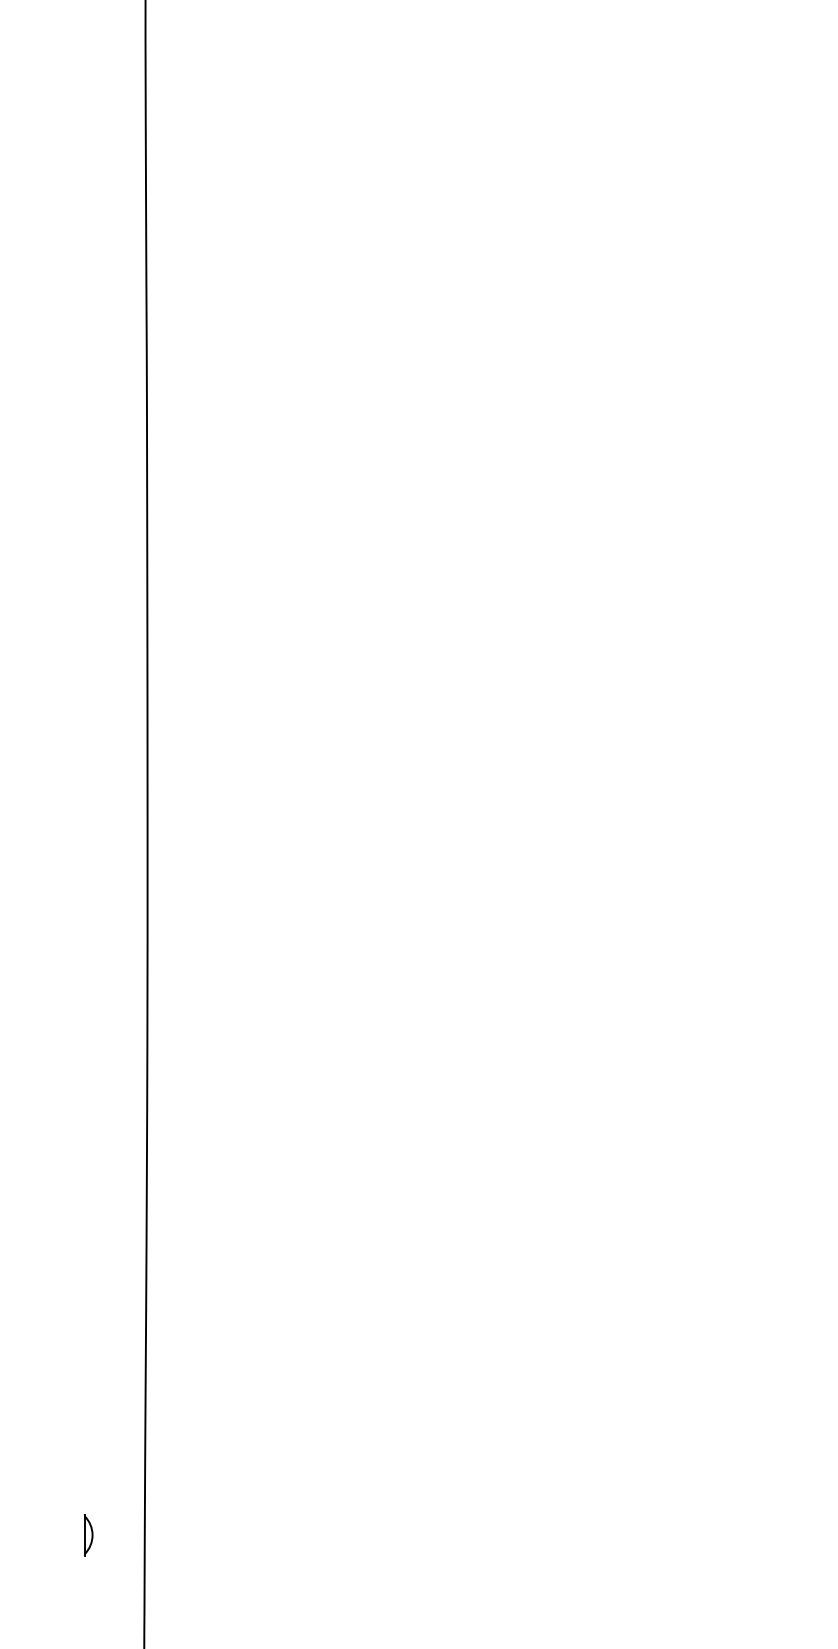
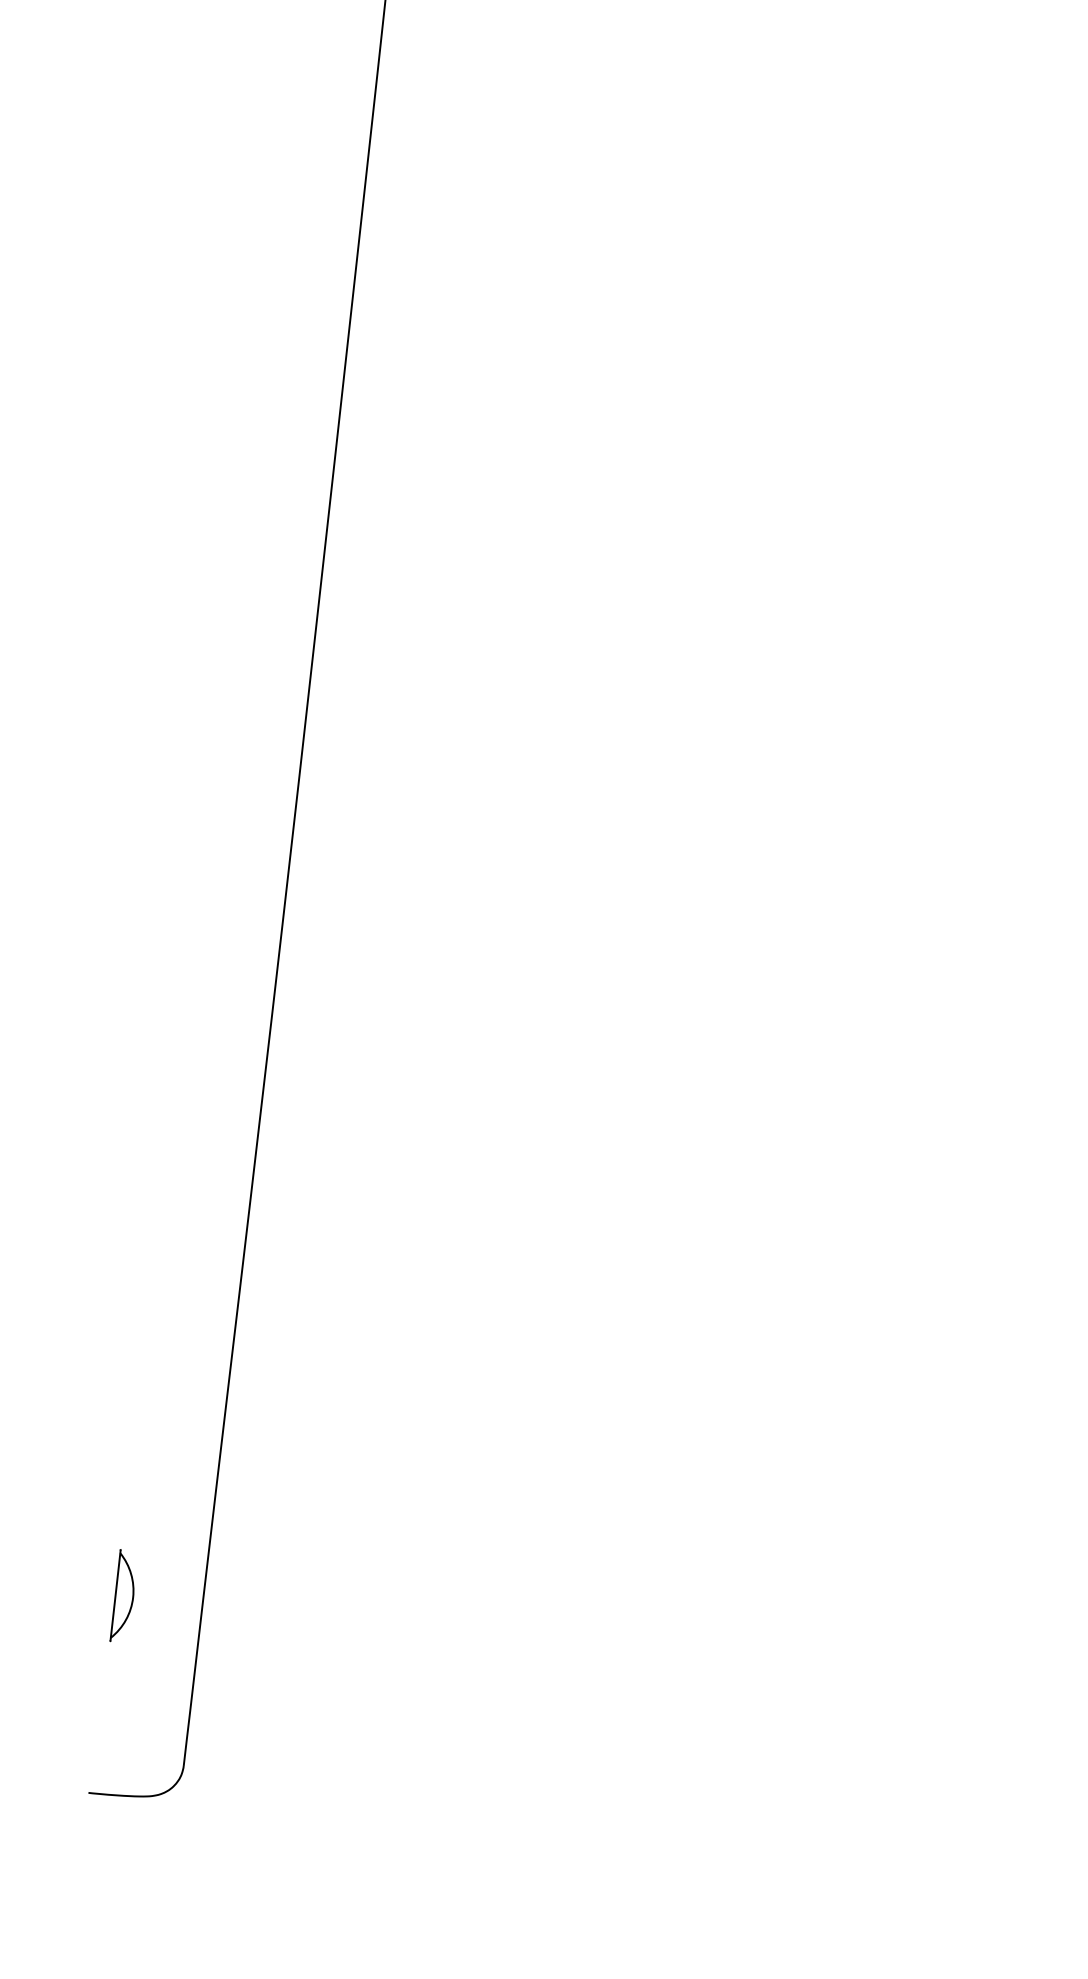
part: (88, 1535) -> (124, 1597), size x1.6

